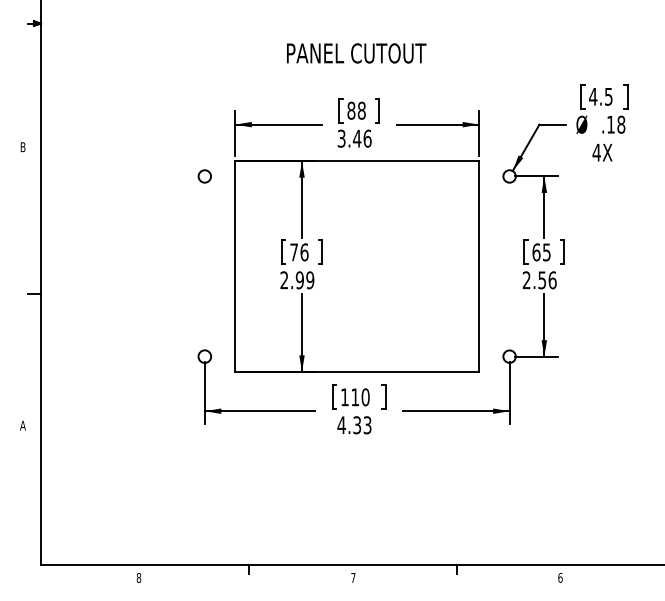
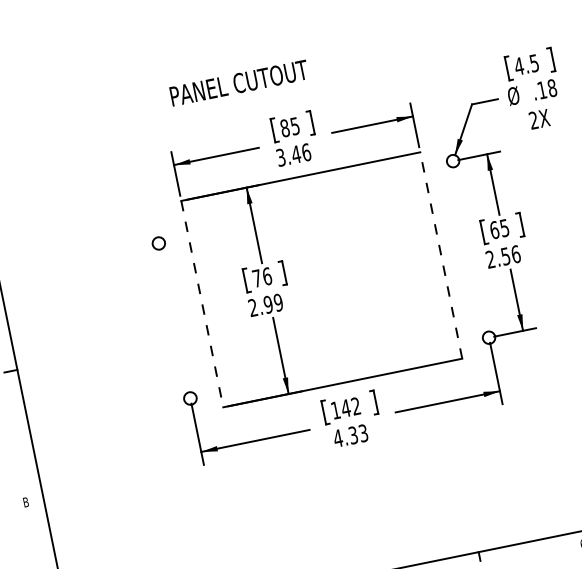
text: (356, 53) -> (239, 83), moved
text: (361, 110) -> (294, 126), 88 -> 85
text: (596, 152) -> (533, 120), 4X -> 2X
circle: (204, 176) -> (158, 243), moved
line: (479, 266) -> (441, 255), solid -> dashed
line: (235, 267) -> (202, 305), solid -> dashed
text: (360, 397) -> (351, 407), 110 -> 142
text: (22, 425) -> (25, 502), A -> B

